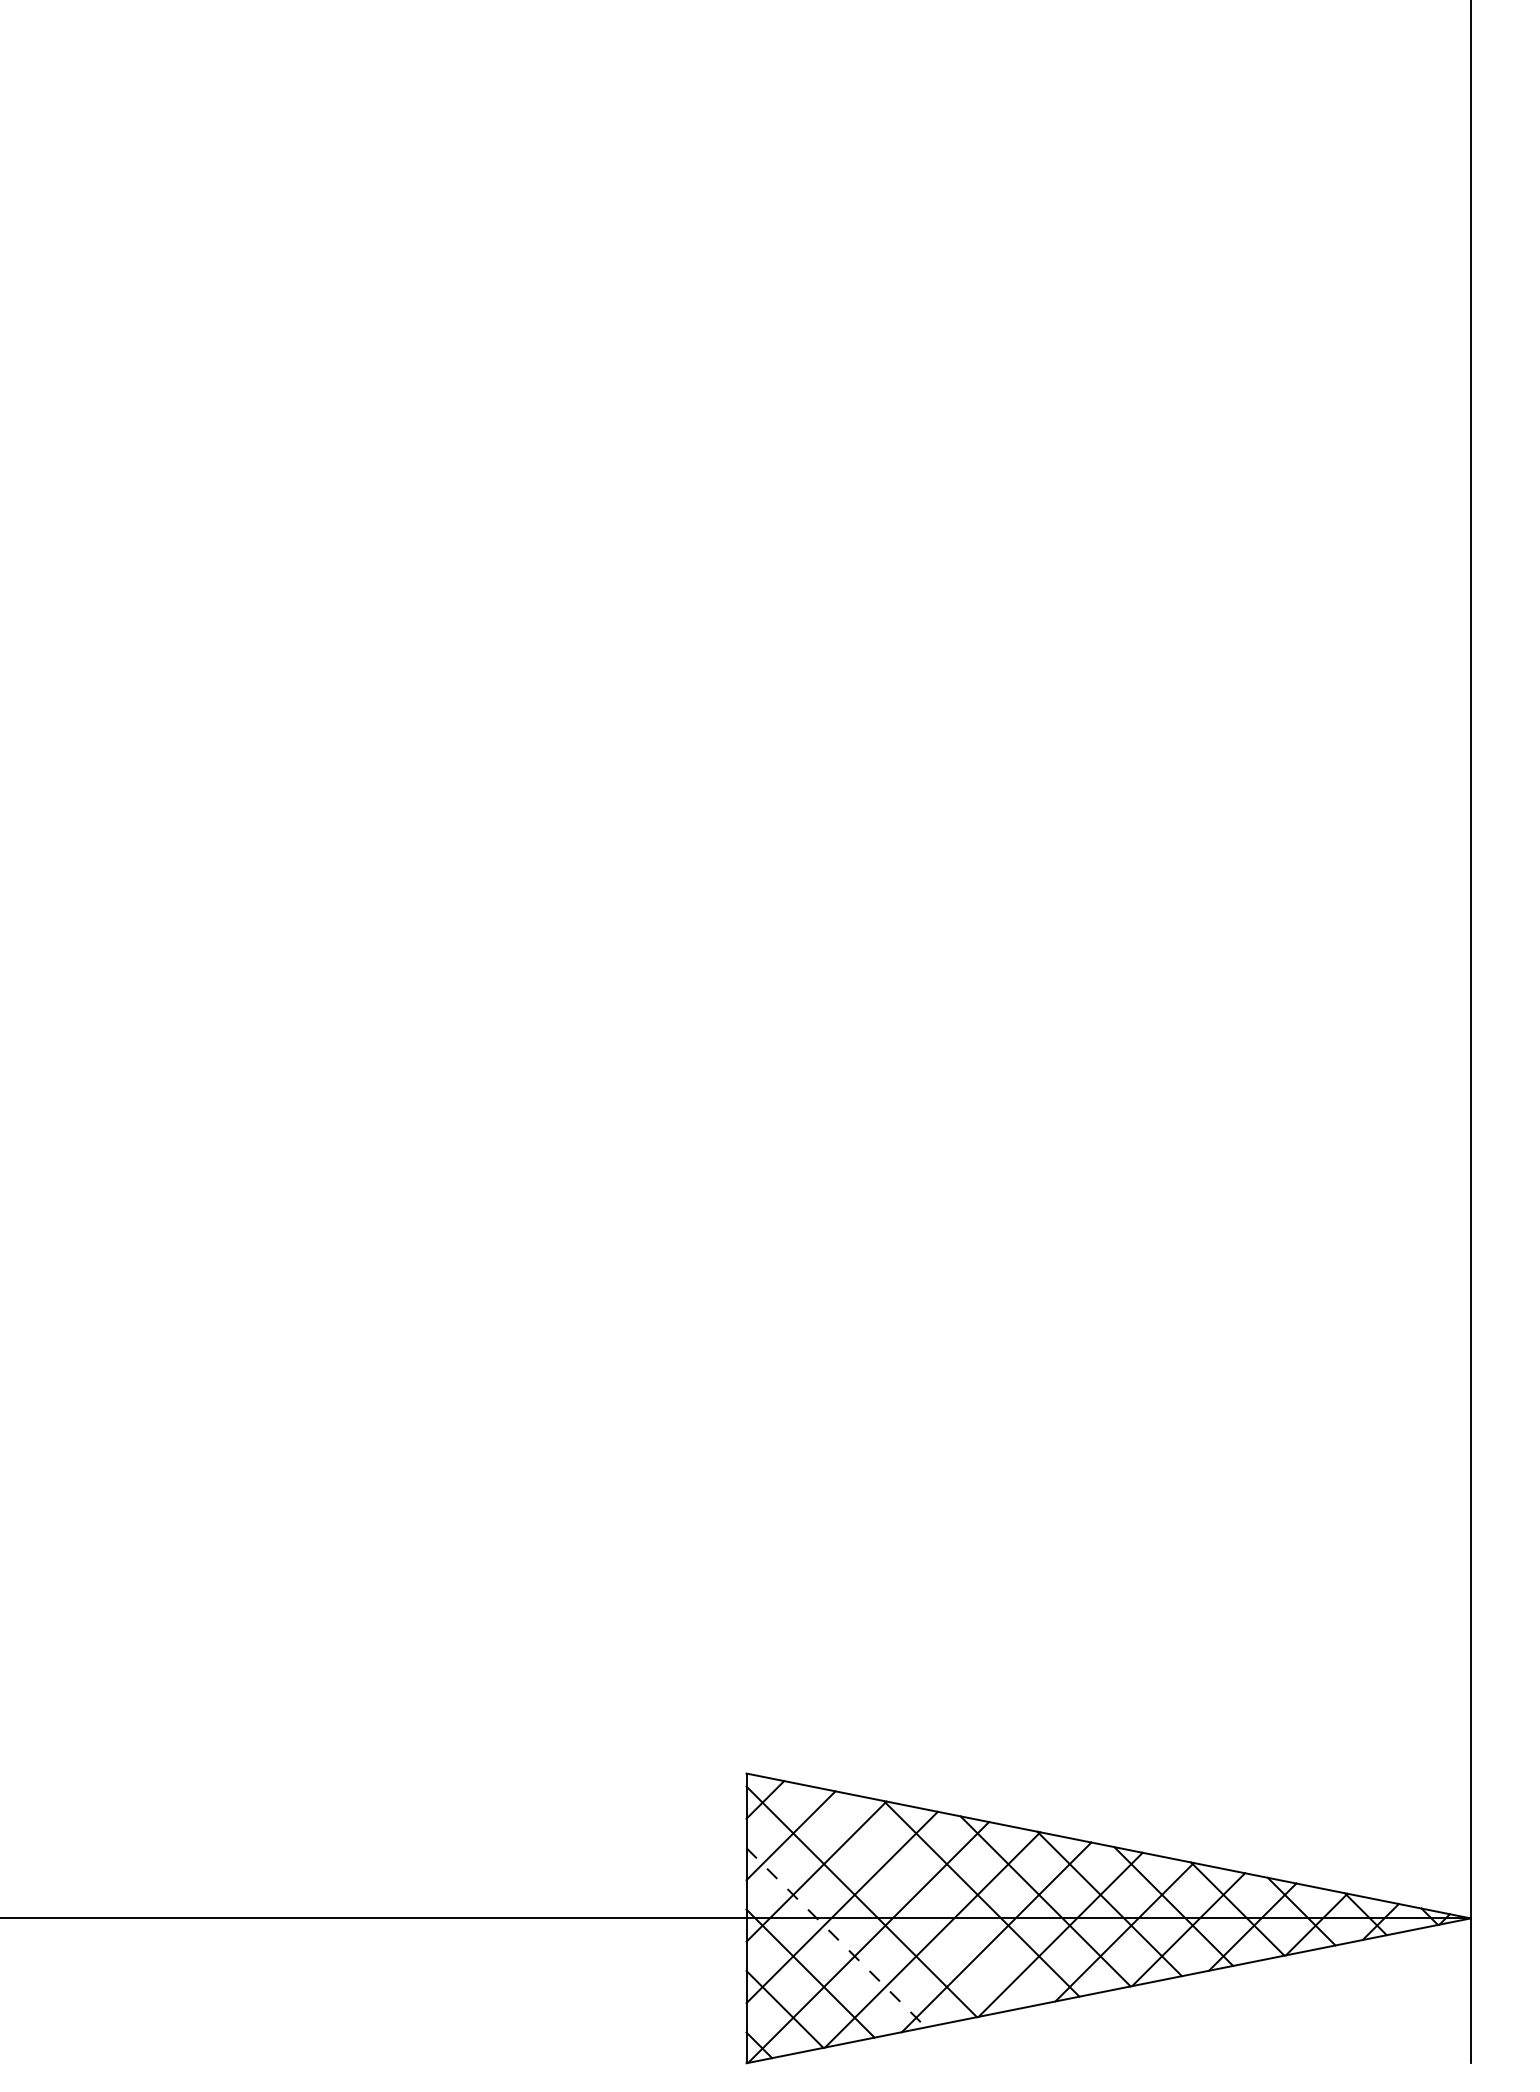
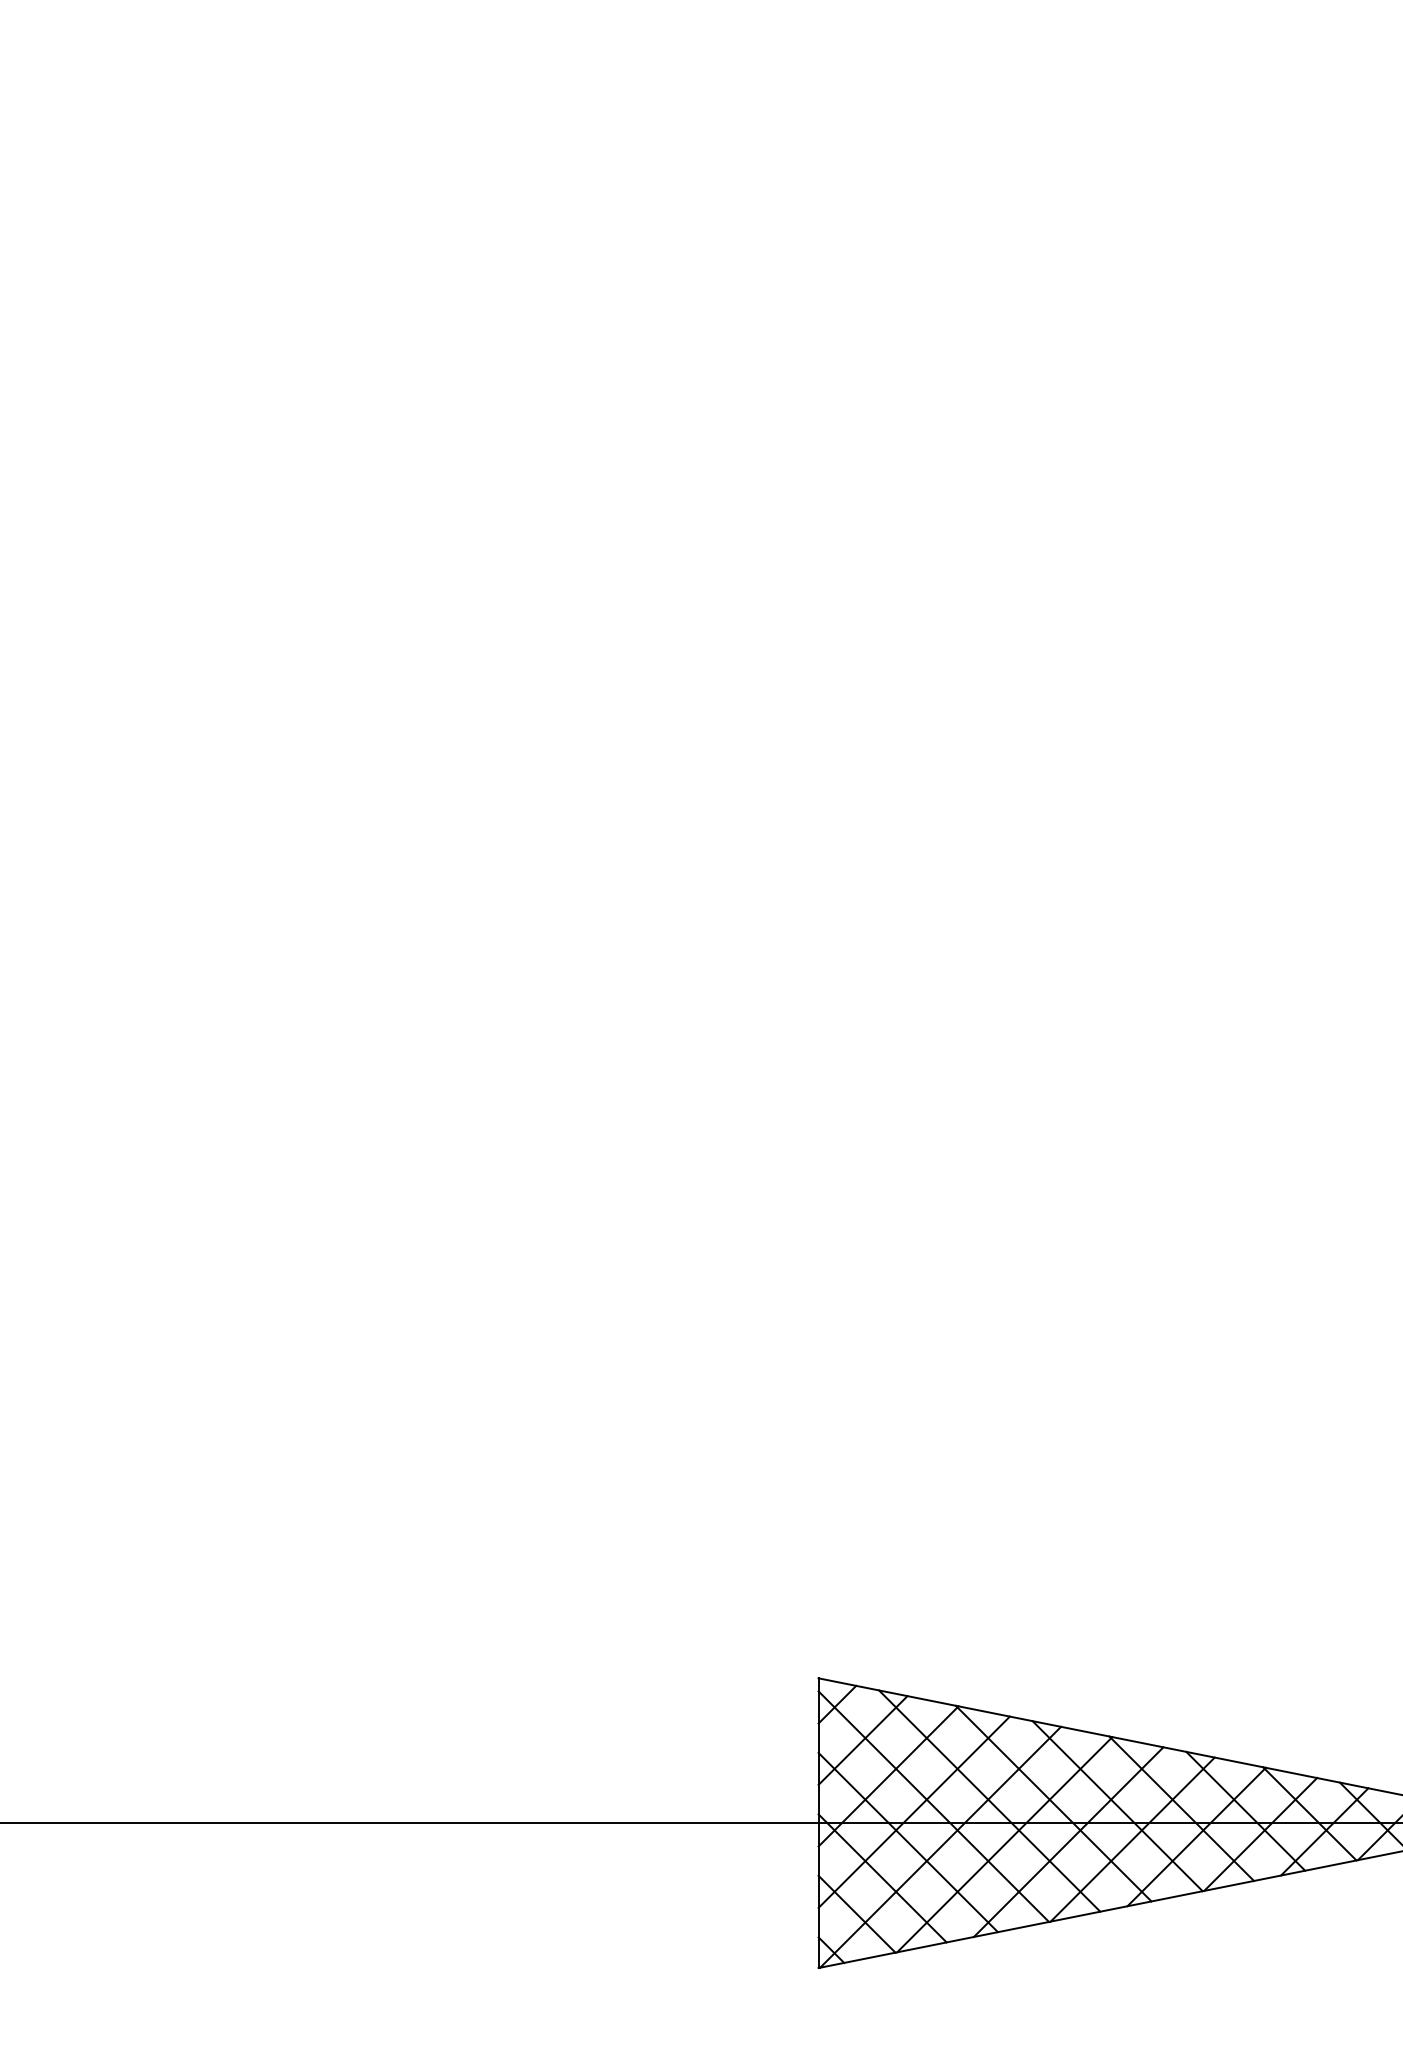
line: (917, 1895) -> (989, 1800), added
line: (836, 1937) -> (908, 1842), dashed -> solid

